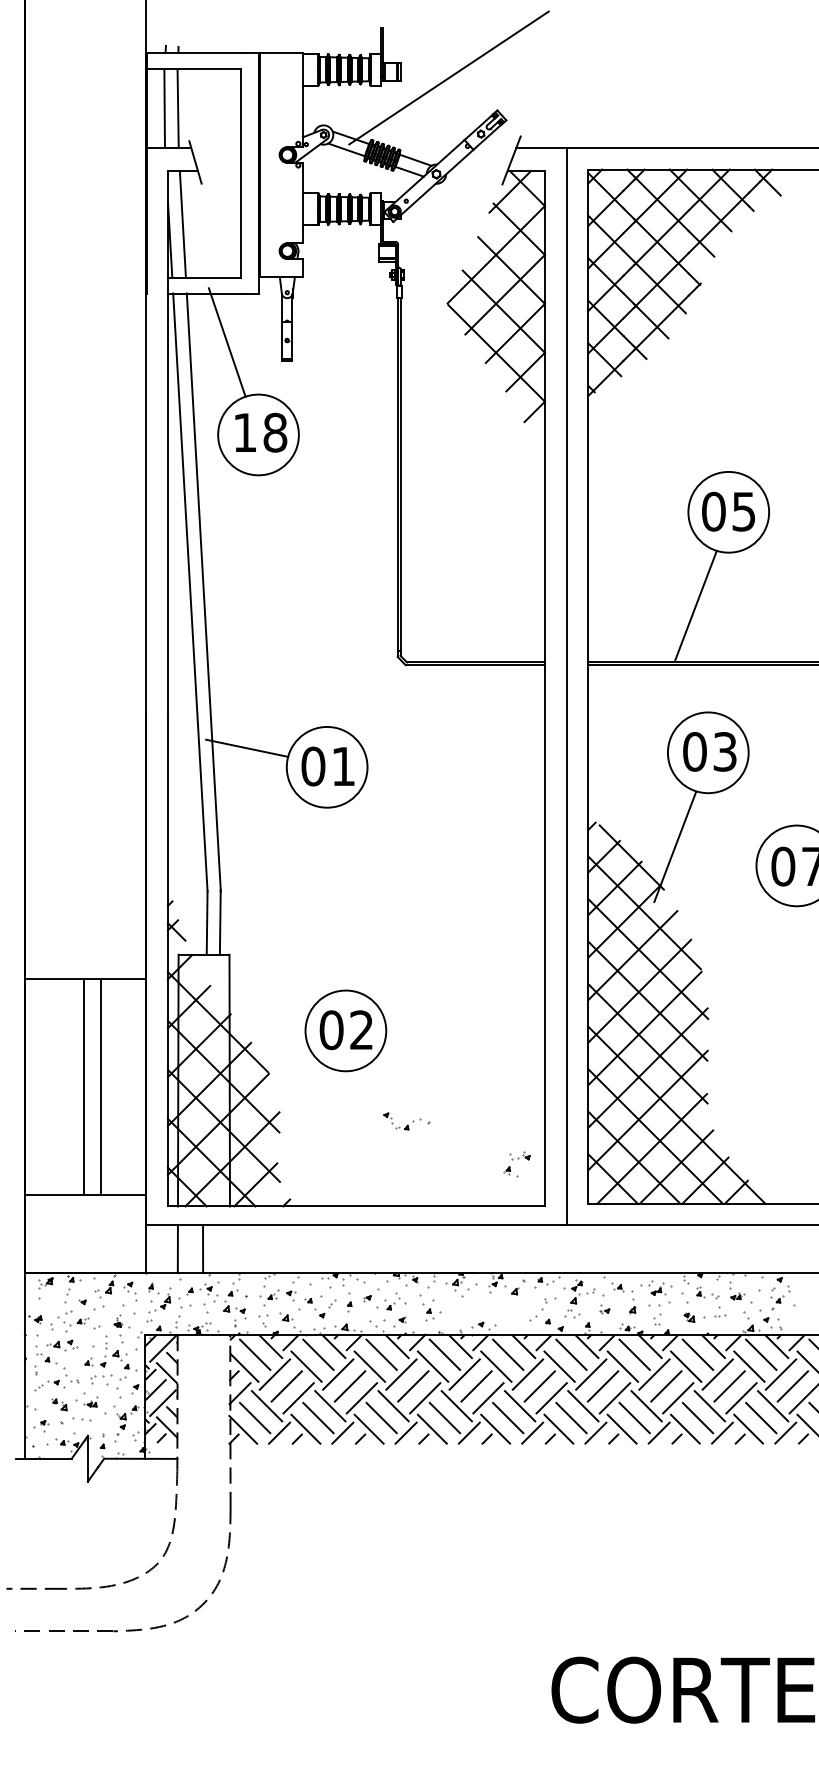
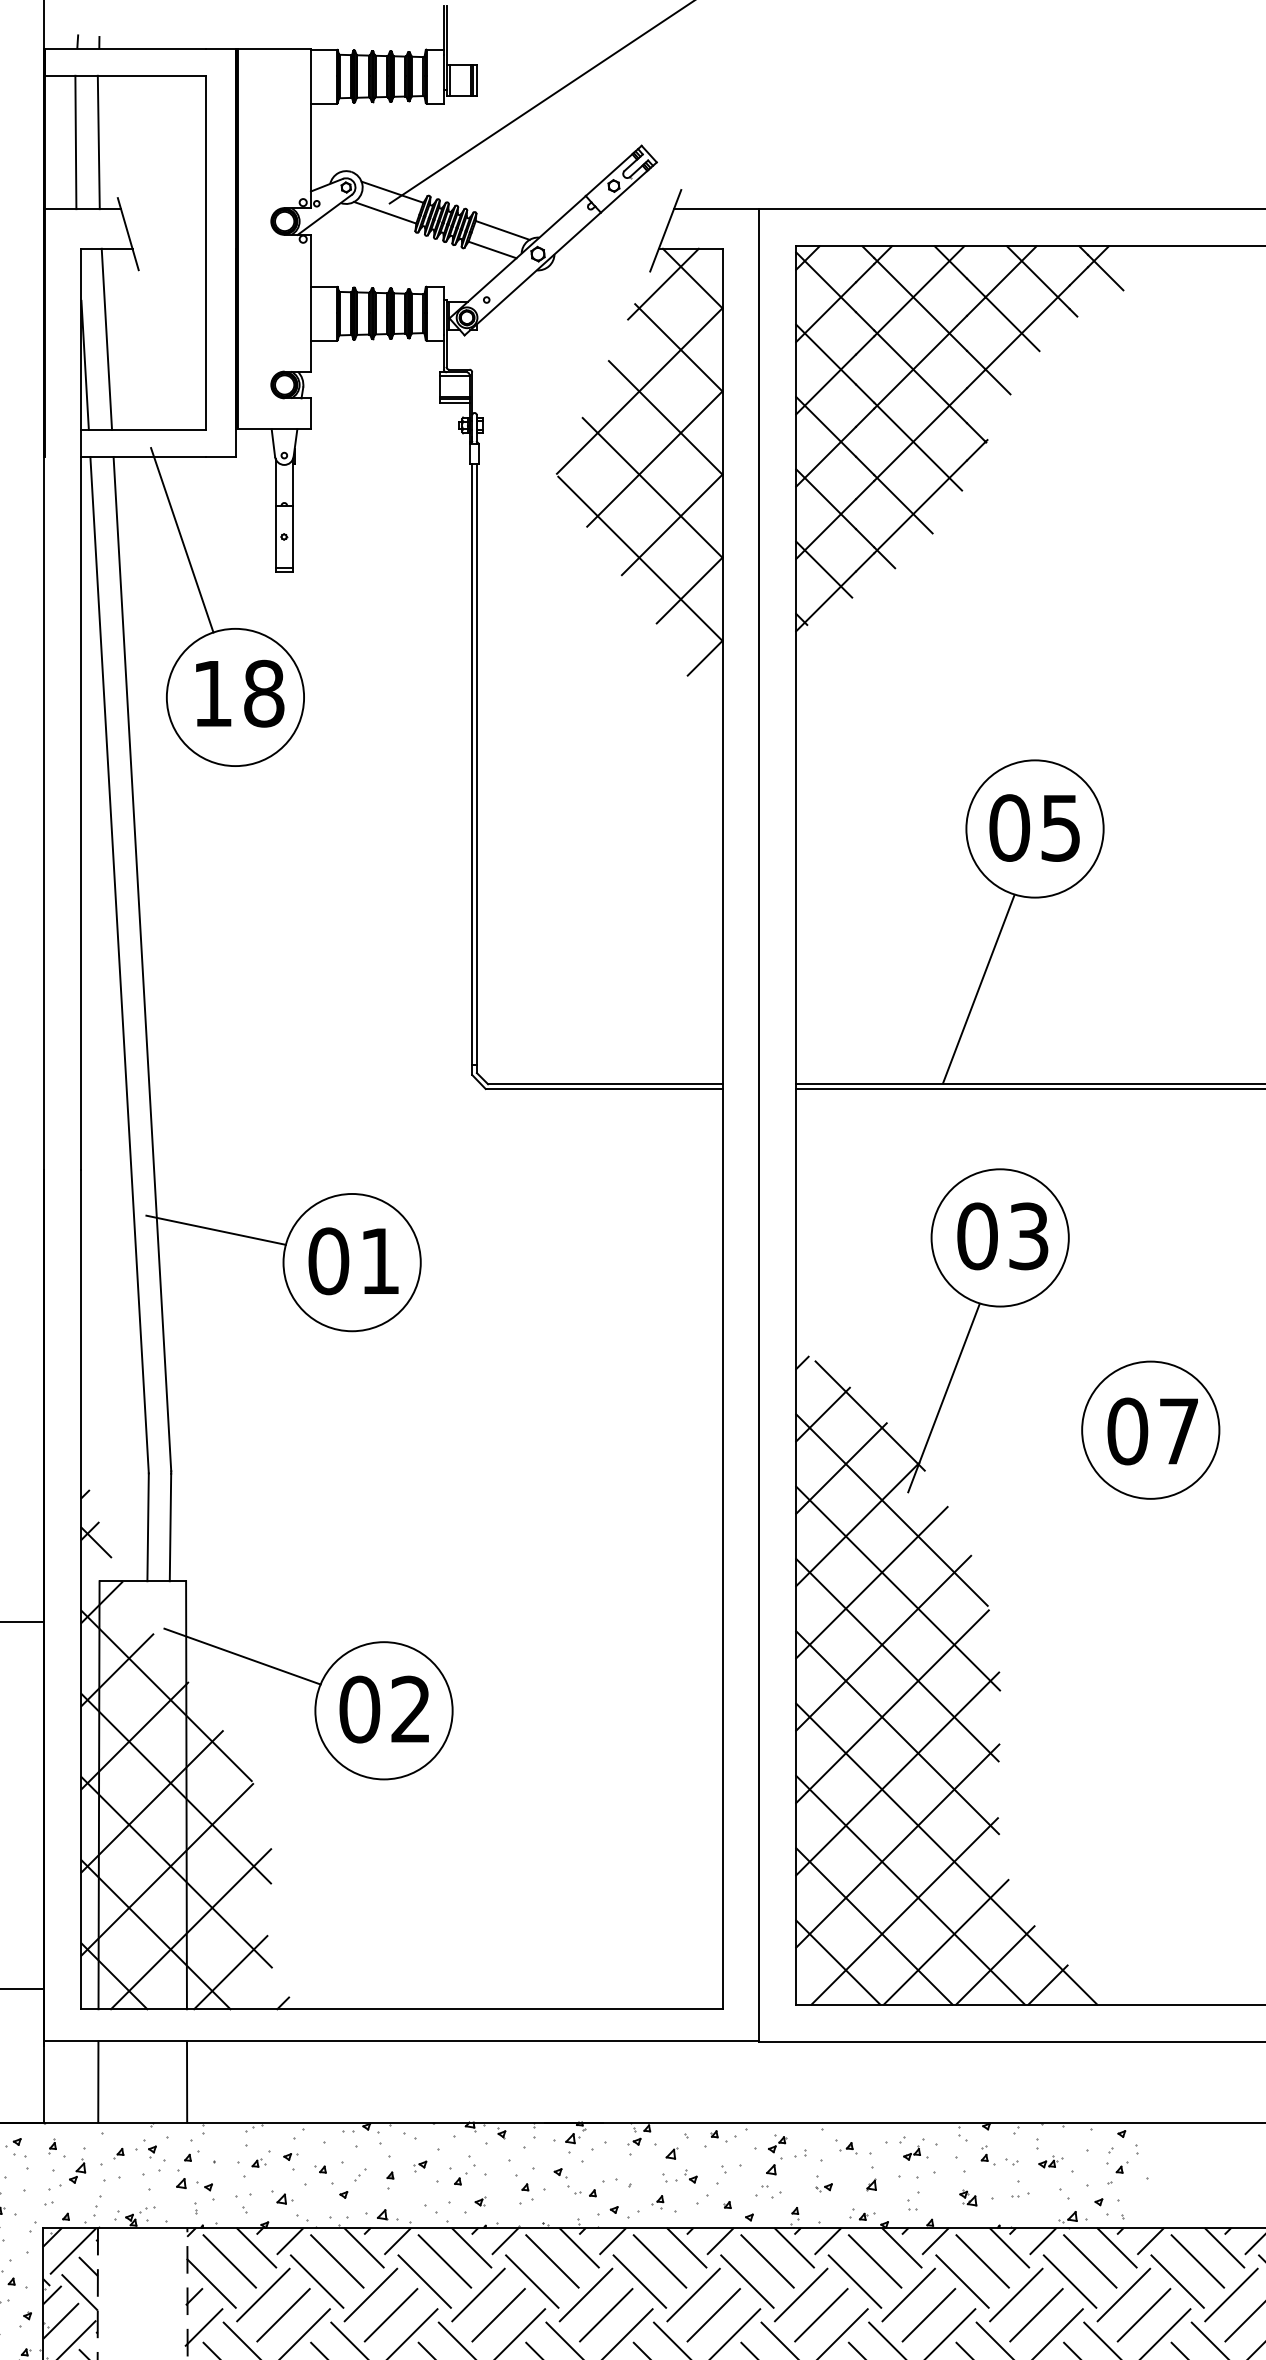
line: (262, 998) -> (242, 1655), added
part: (406, 1121) -> (592, 2182), moved
part: (516, 1164) -> (674, 2191), moved
line: (203, 1249) -> (187, 2082), moved

